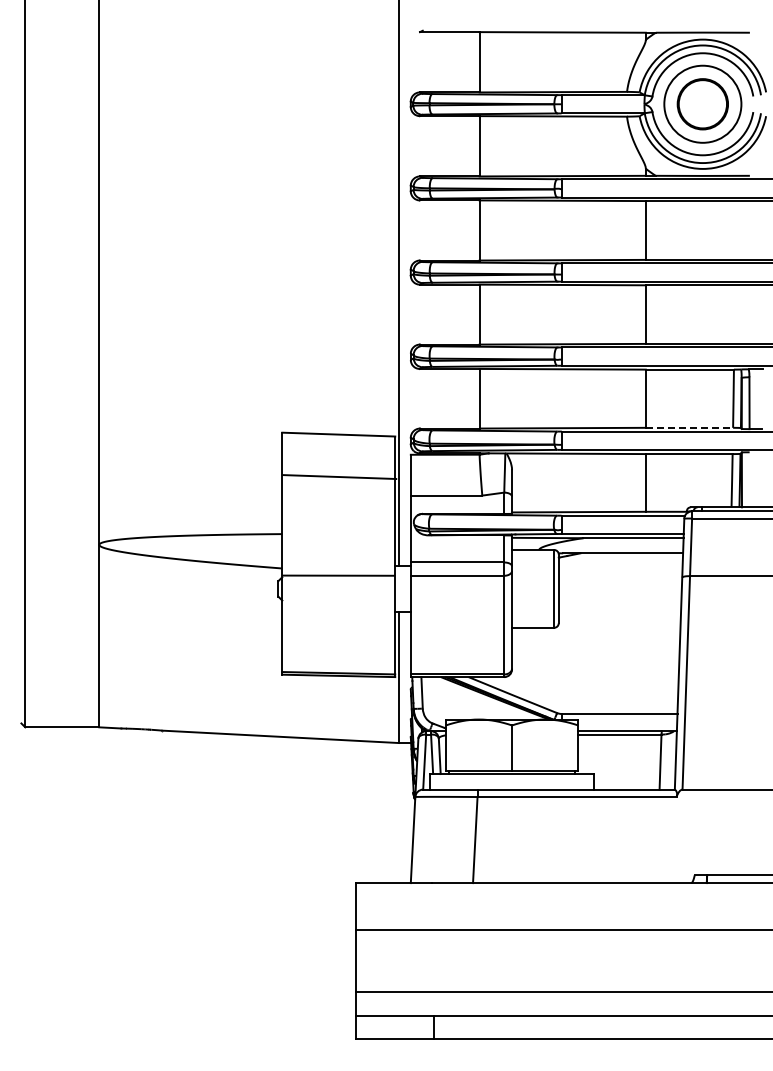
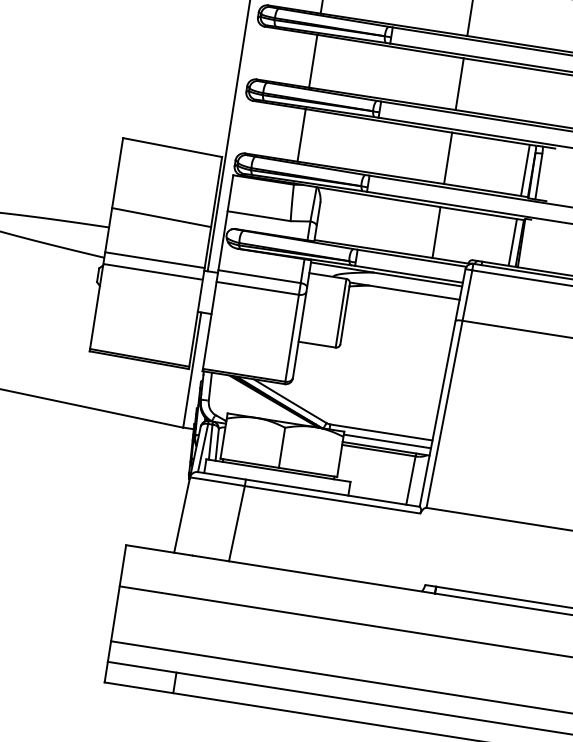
line: (689, 427) -> (482, 189), dashed -> solid
line: (339, 477) -> (161, 217), moved
line: (338, 562) -> (154, 260), added
line: (627, 722) -> (387, 441), added

